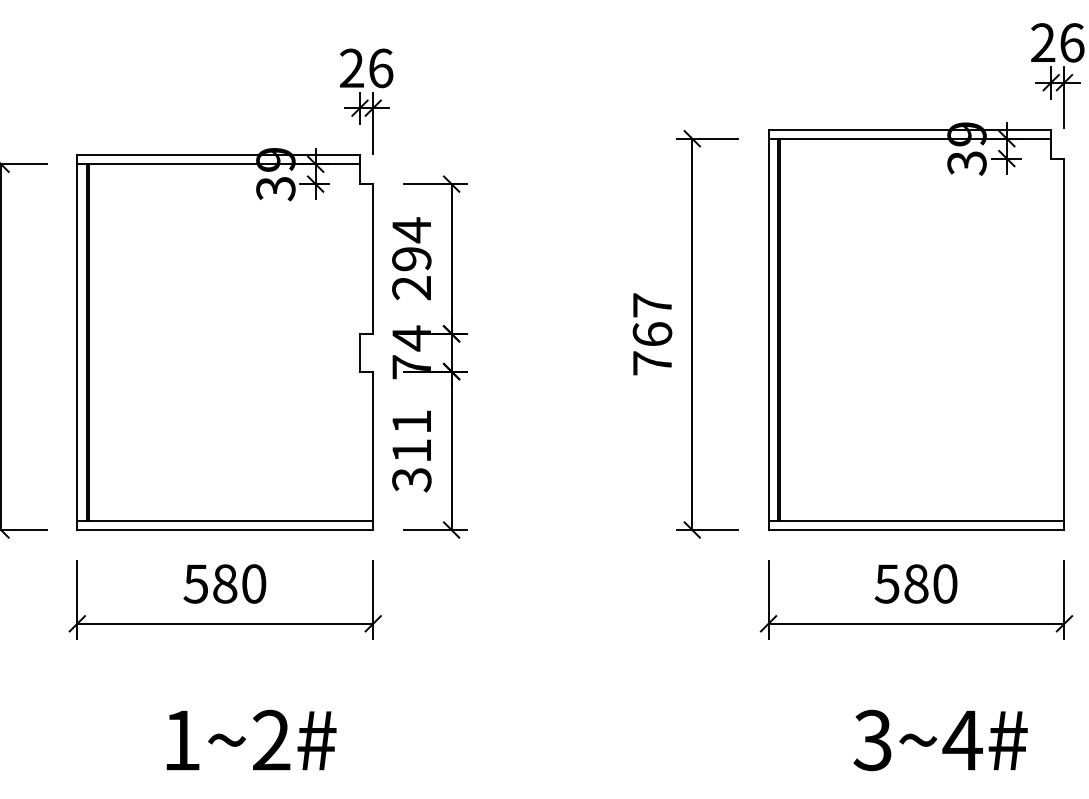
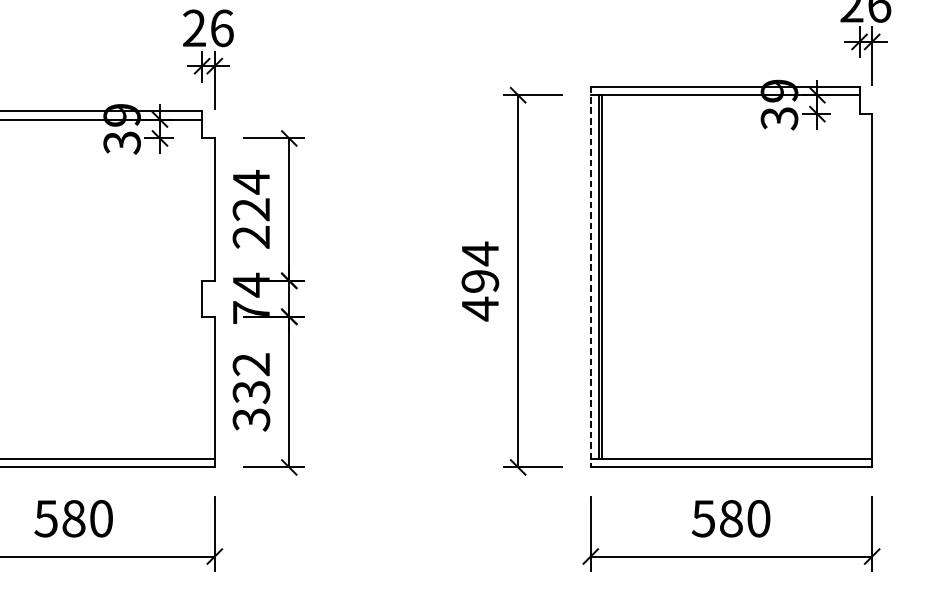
text: (411, 259) -> (251, 210), 294 -> 224
line: (768, 330) -> (590, 277), solid -> dashed
text: (652, 334) -> (480, 281), 767 -> 494
text: (411, 436) -> (251, 378), 311 -> 332

